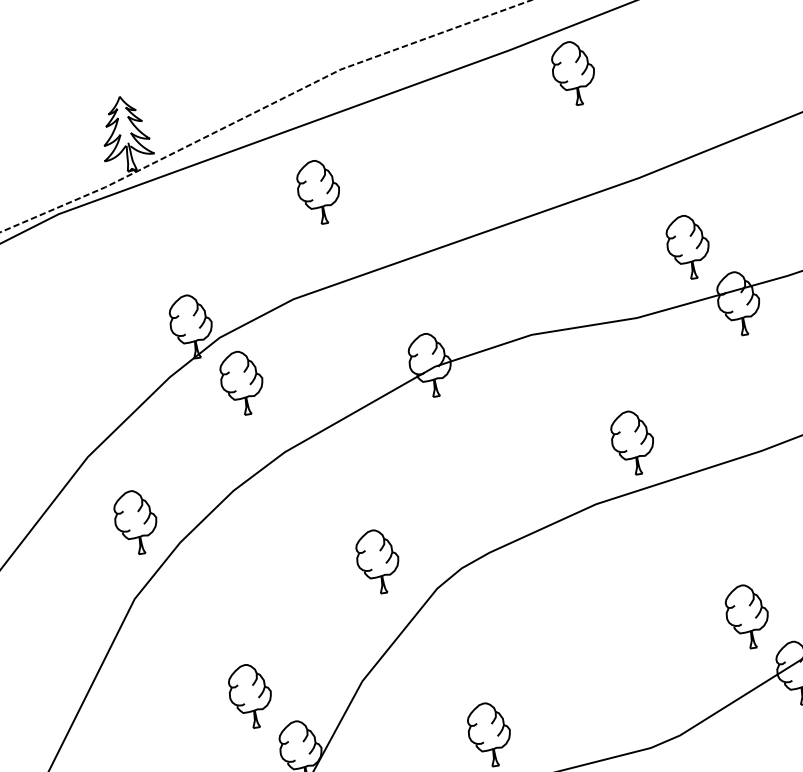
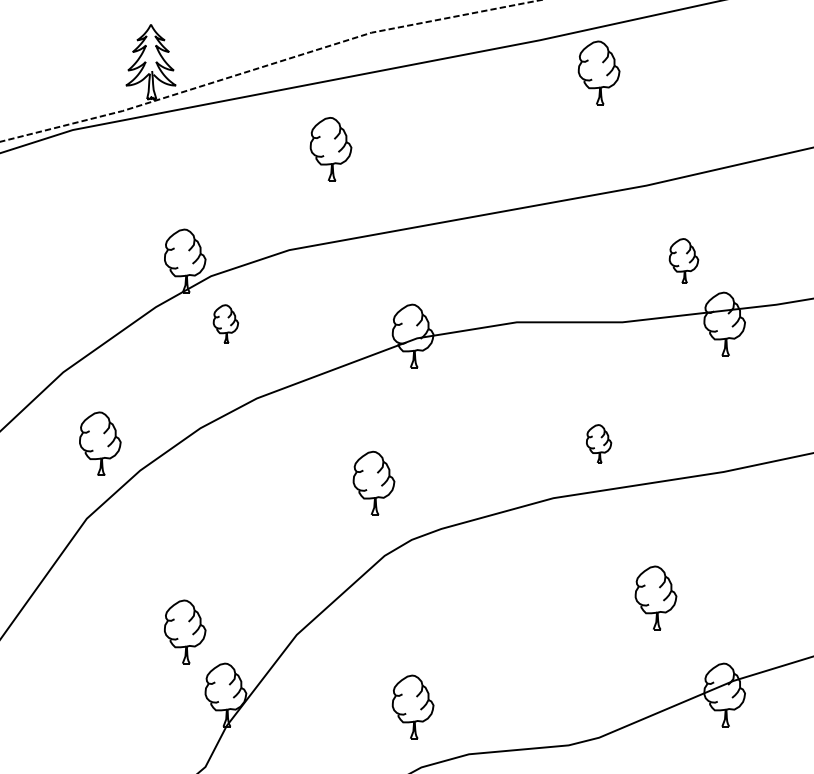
part: (687, 246) -> (683, 260), size x0.7
part: (241, 382) -> (225, 323), size x0.6
part: (632, 442) -> (598, 443), size x0.6
part: (377, 561) -> (373, 482), moved
part: (747, 616) -> (655, 597), moved

